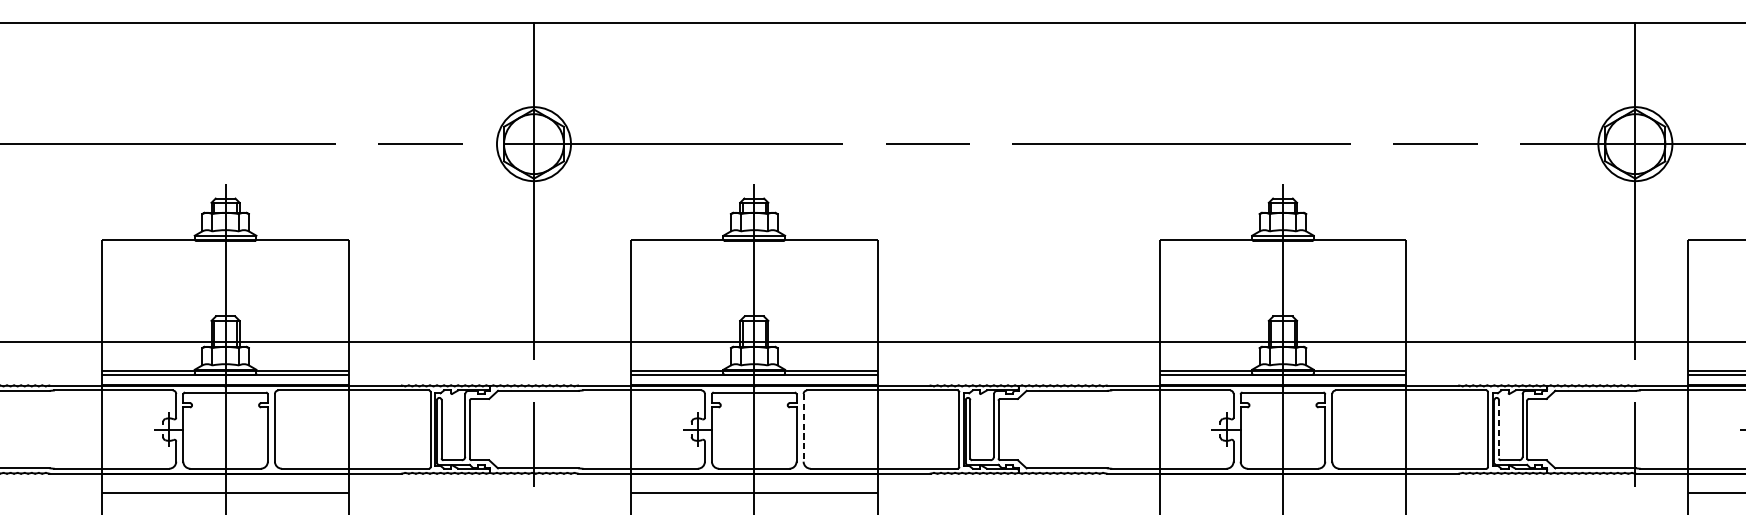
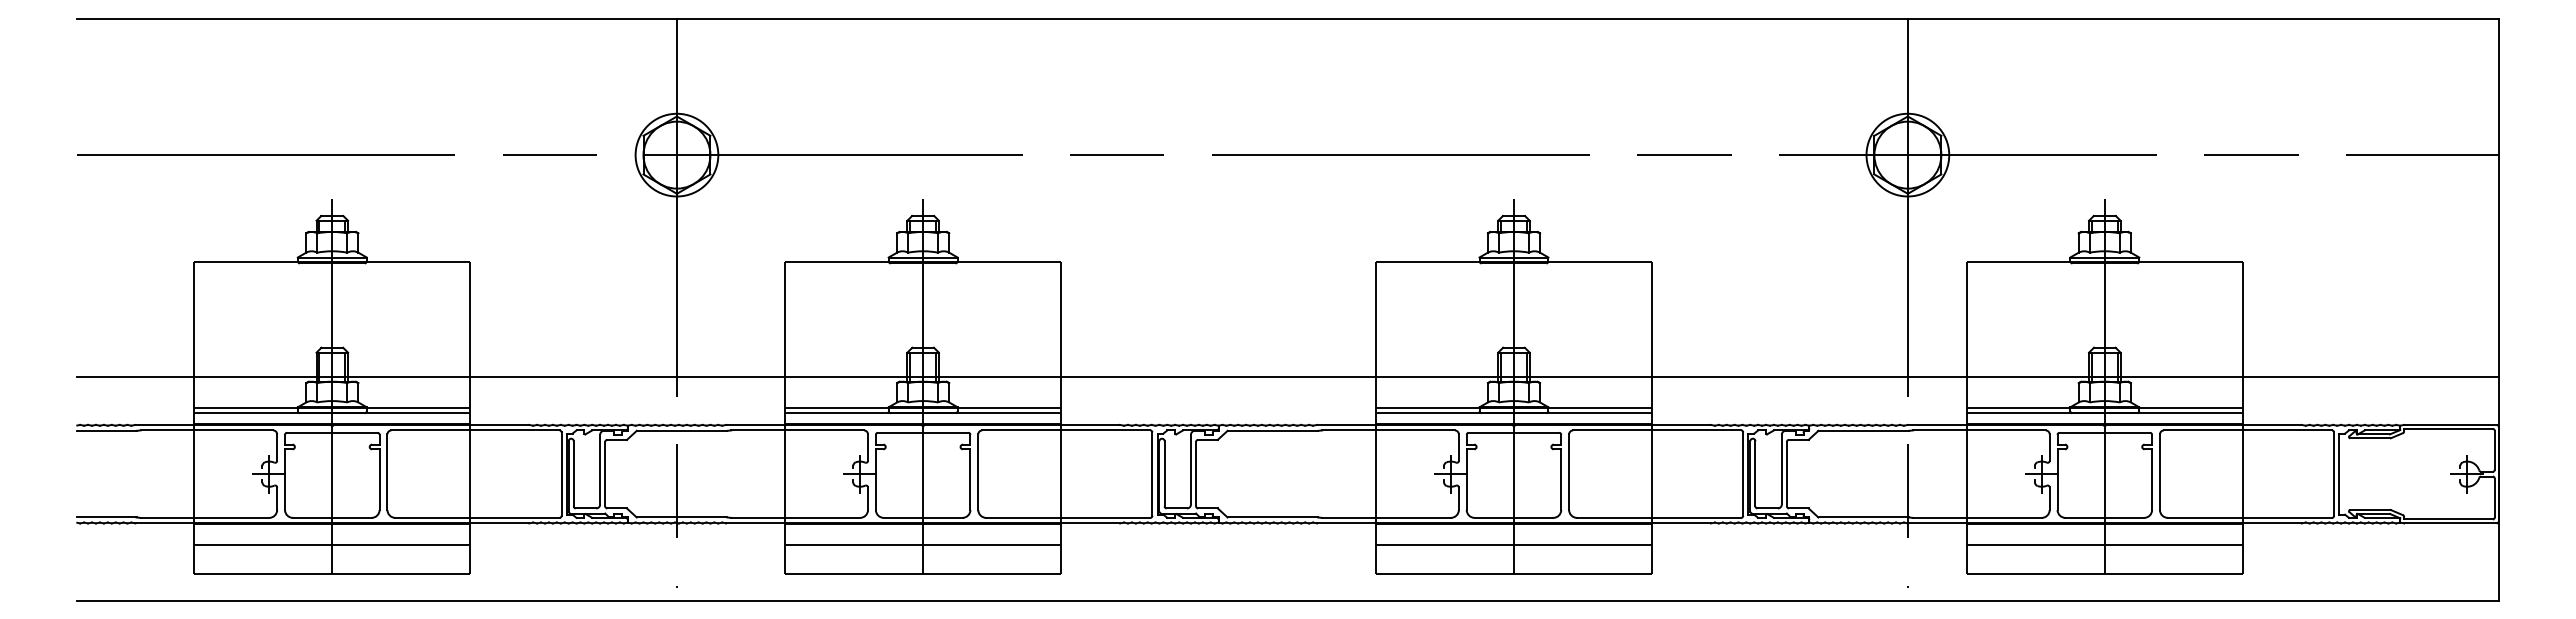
line: (803, 428) -> (978, 472), dashed -> solid
line: (1499, 429) -> (1755, 473), dashed -> solid
line: (1282, 492) -> (1513, 544), added

